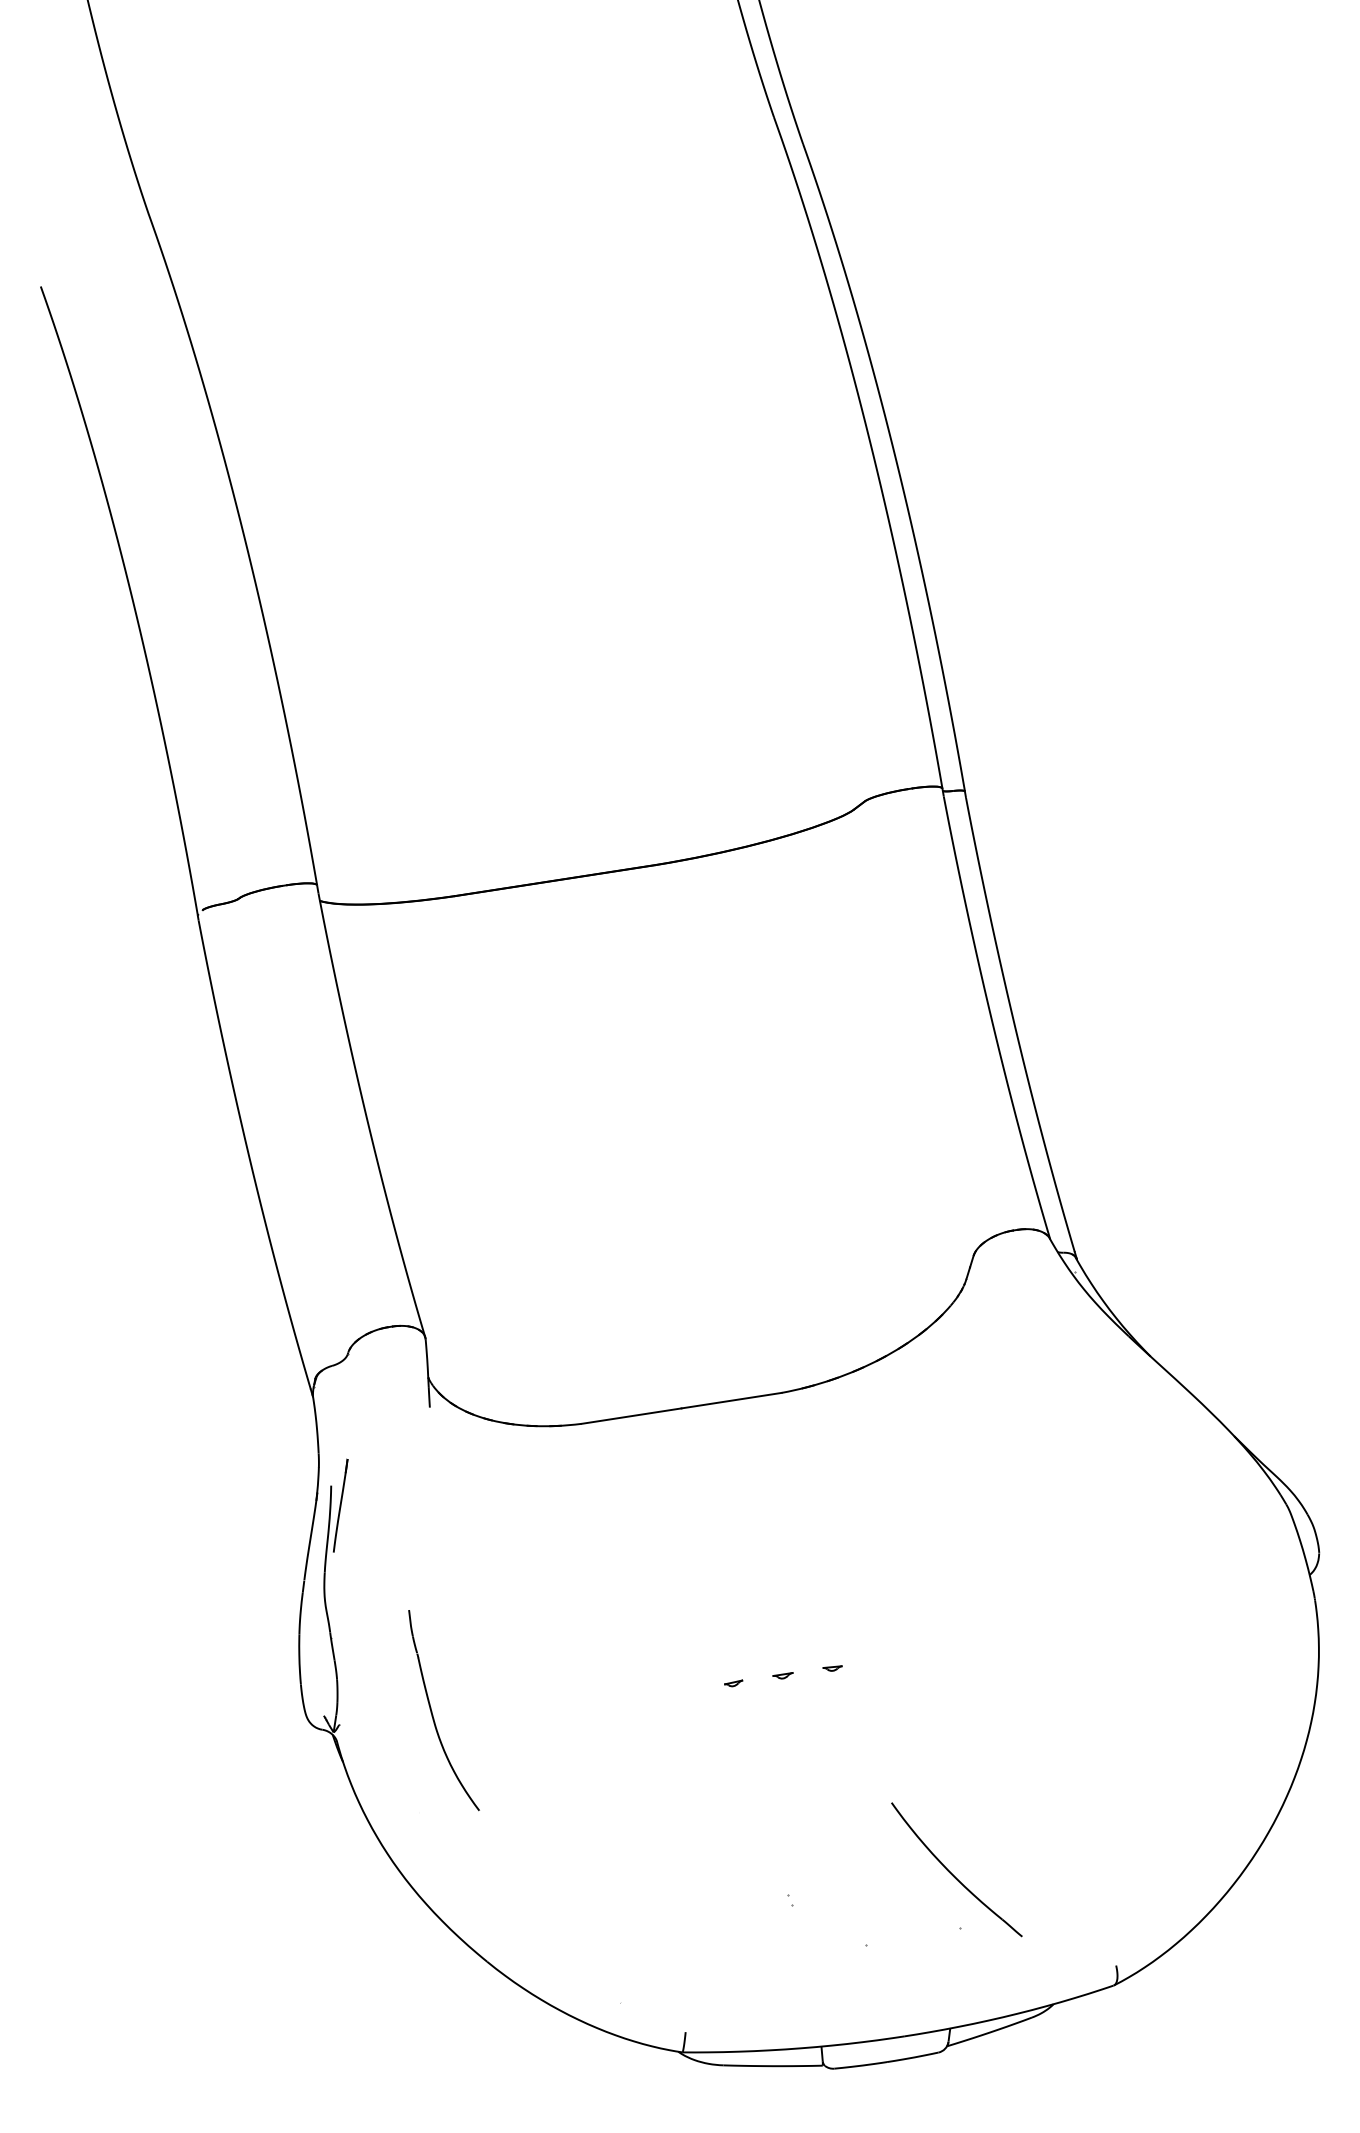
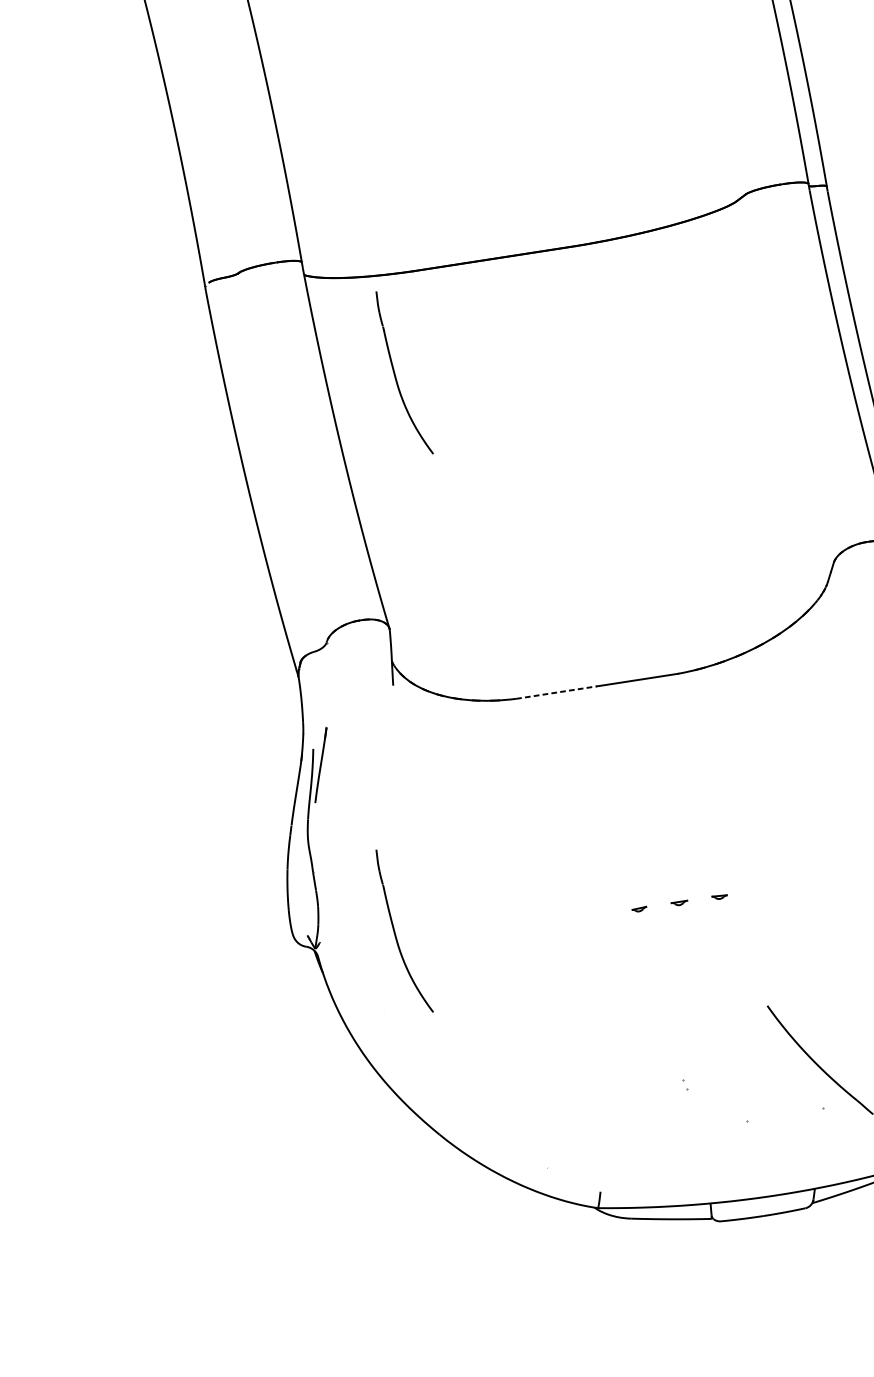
part: (433, 1025) -> (396, 376), added
line: (631, 1416) -> (556, 692), solid -> dashed

